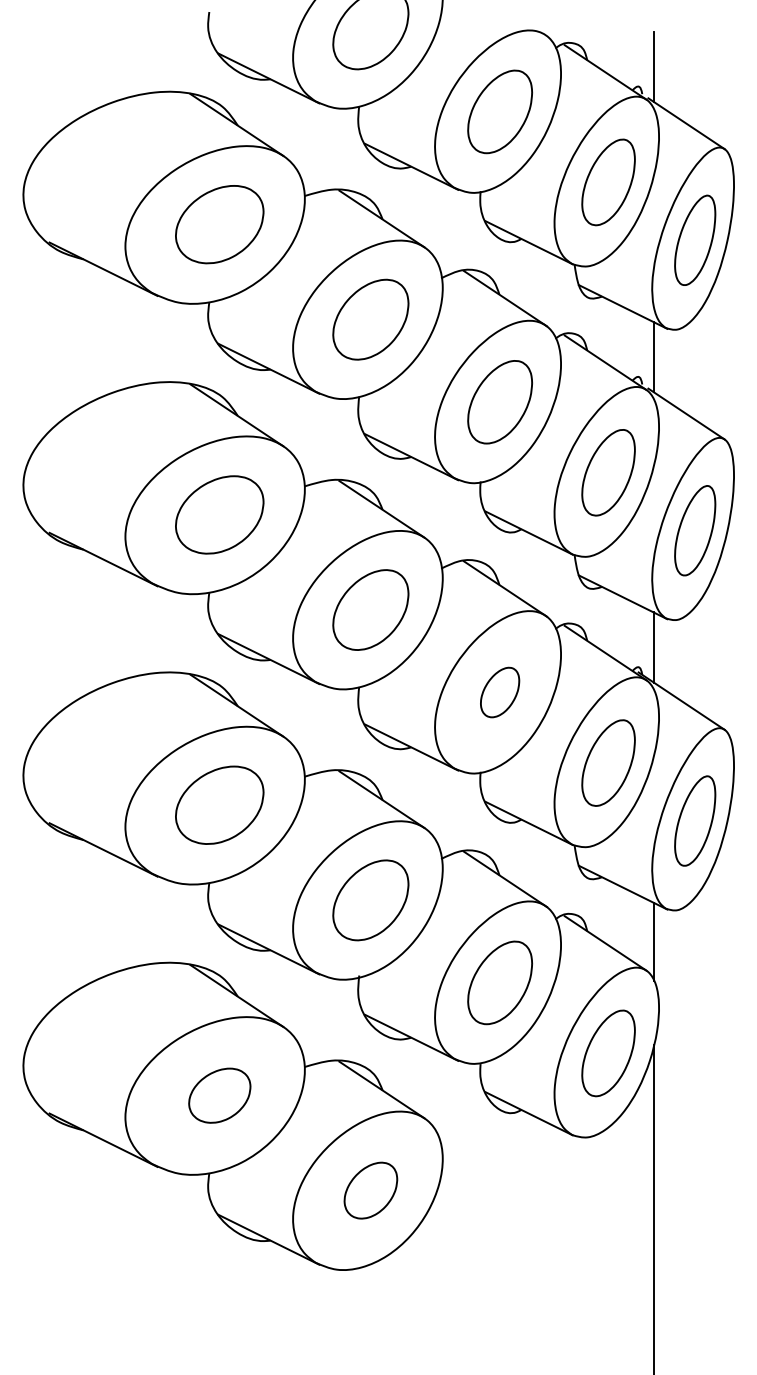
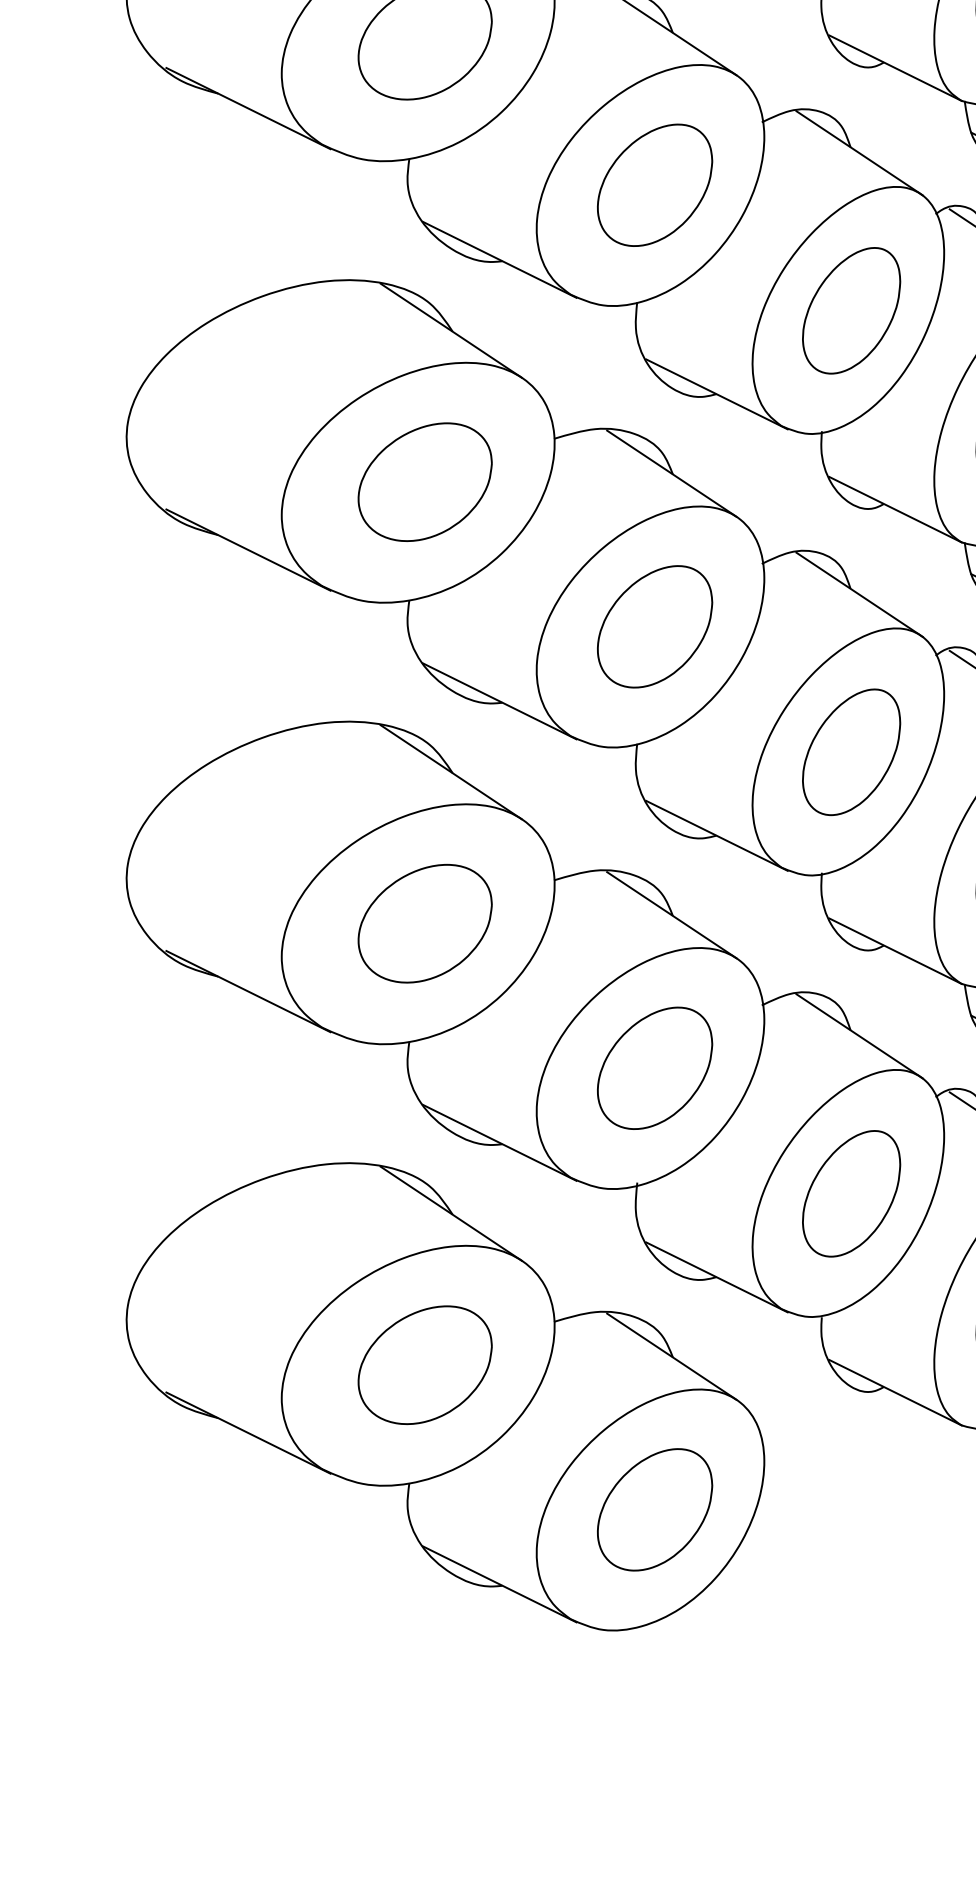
part: (499, 692) -> (850, 752), size x1.67
part: (219, 1095) -> (424, 1365), size x1.43
part: (370, 1190) -> (654, 1509), size x1.43

